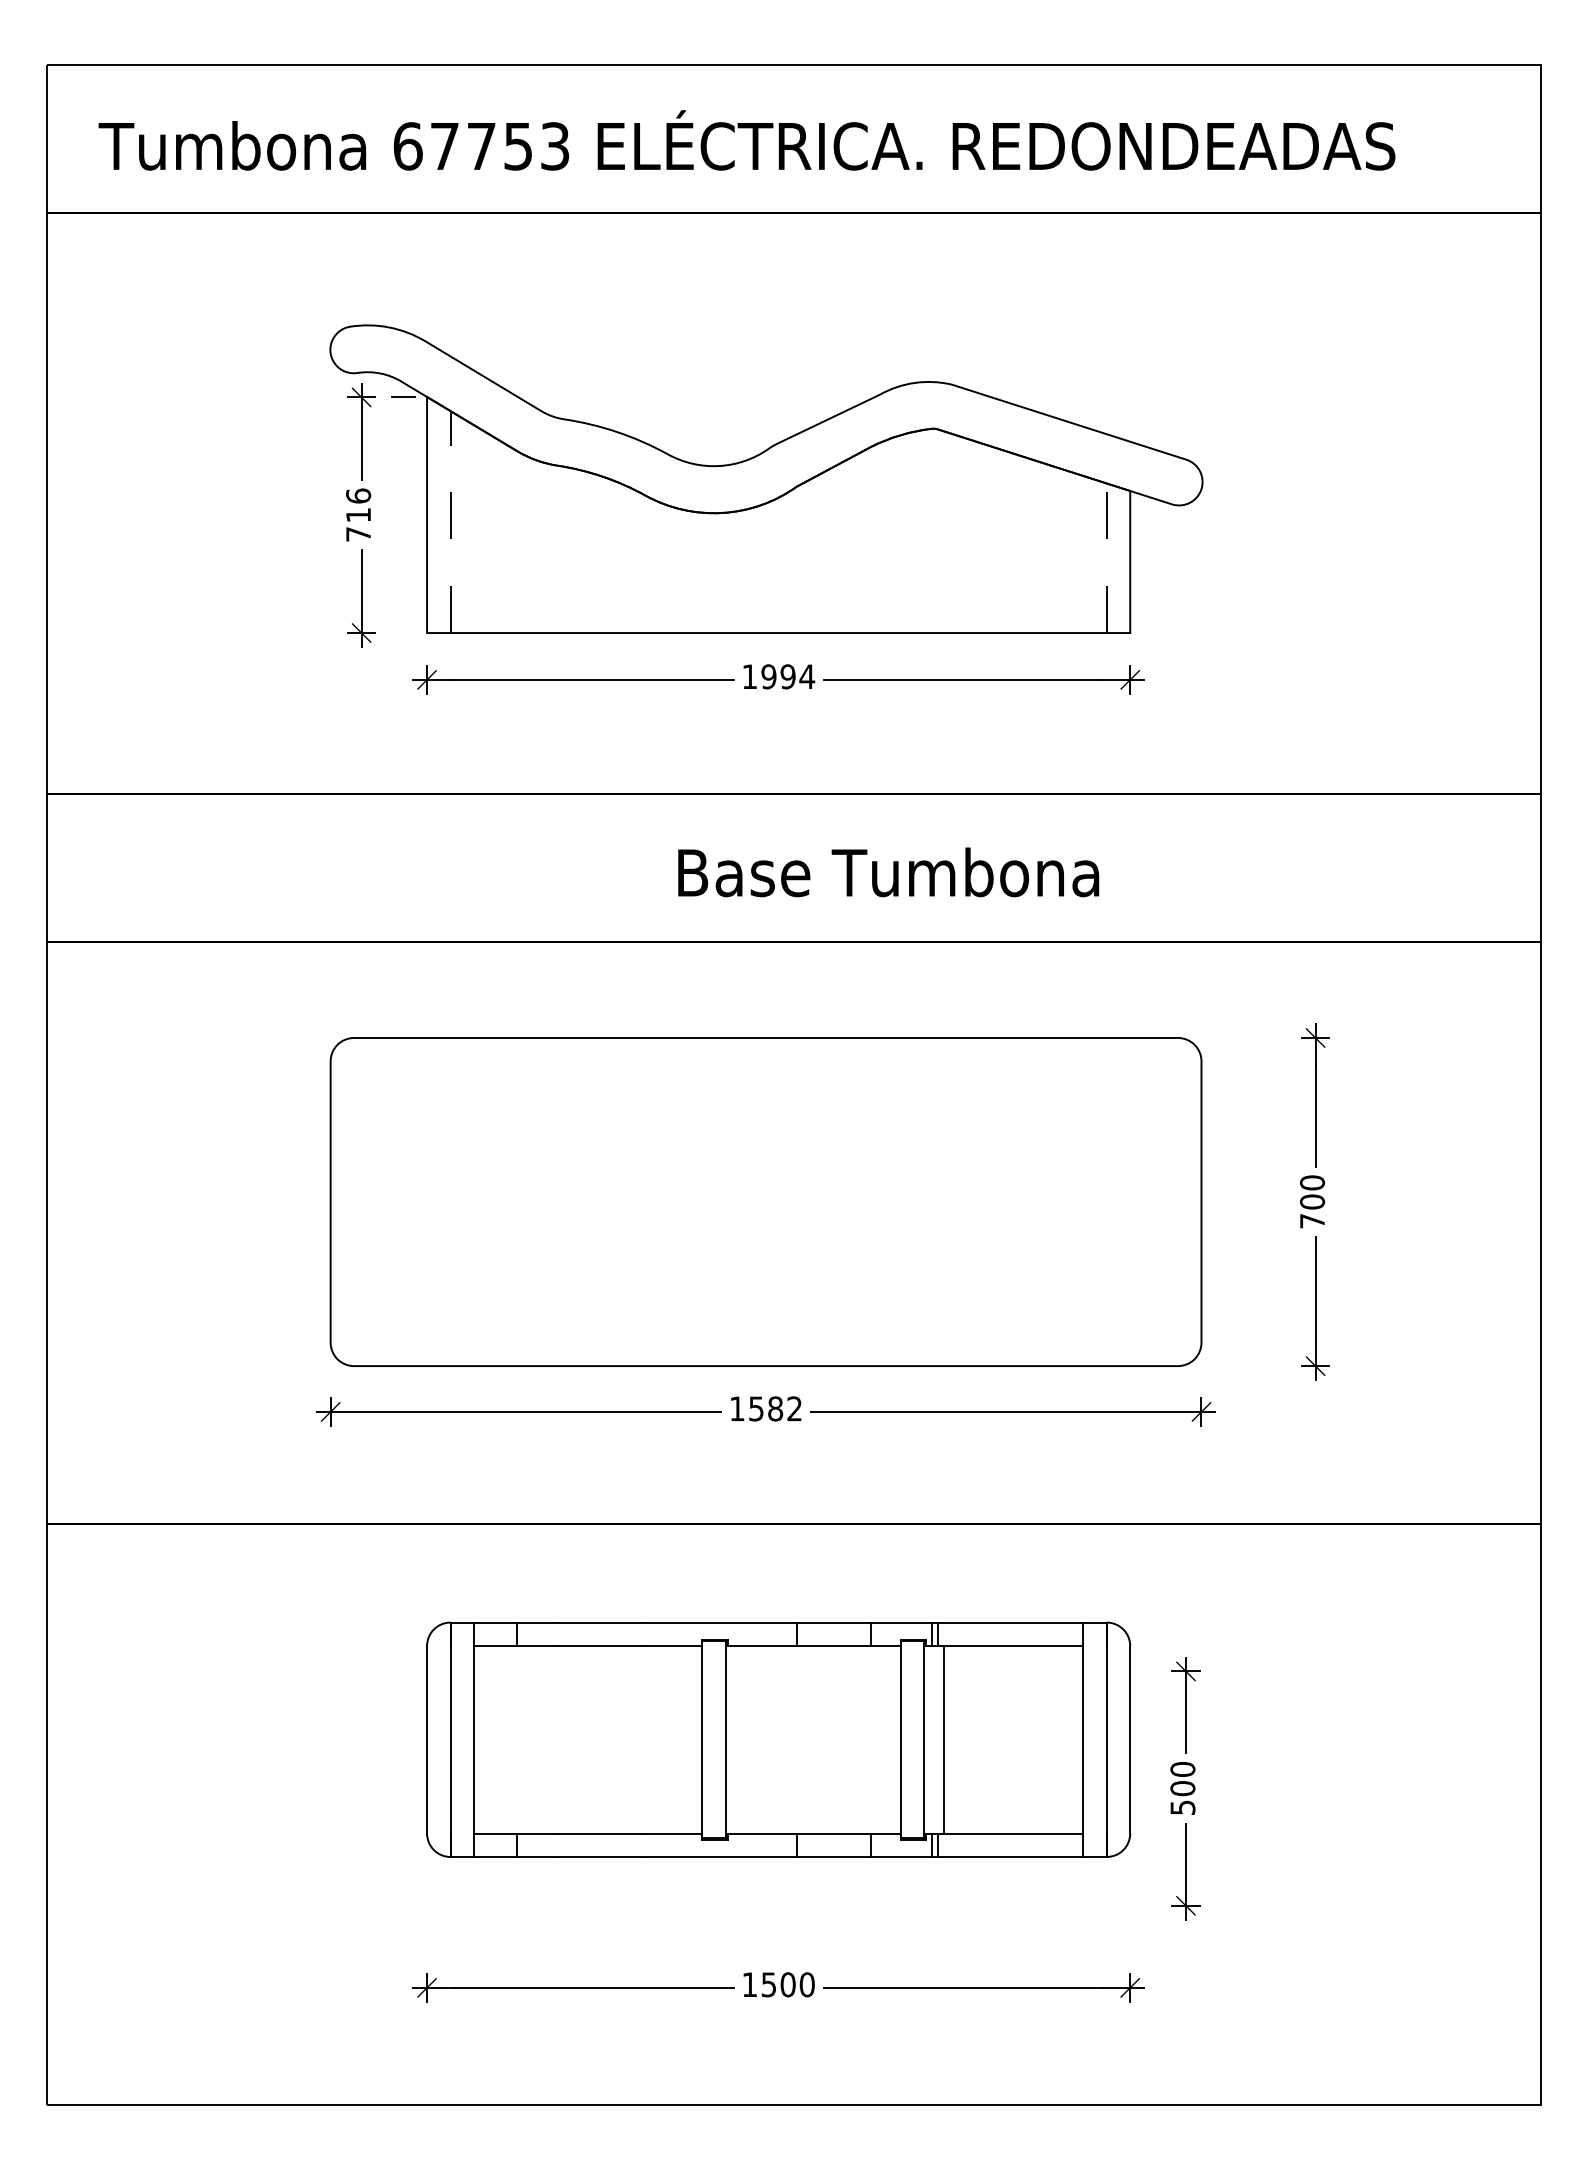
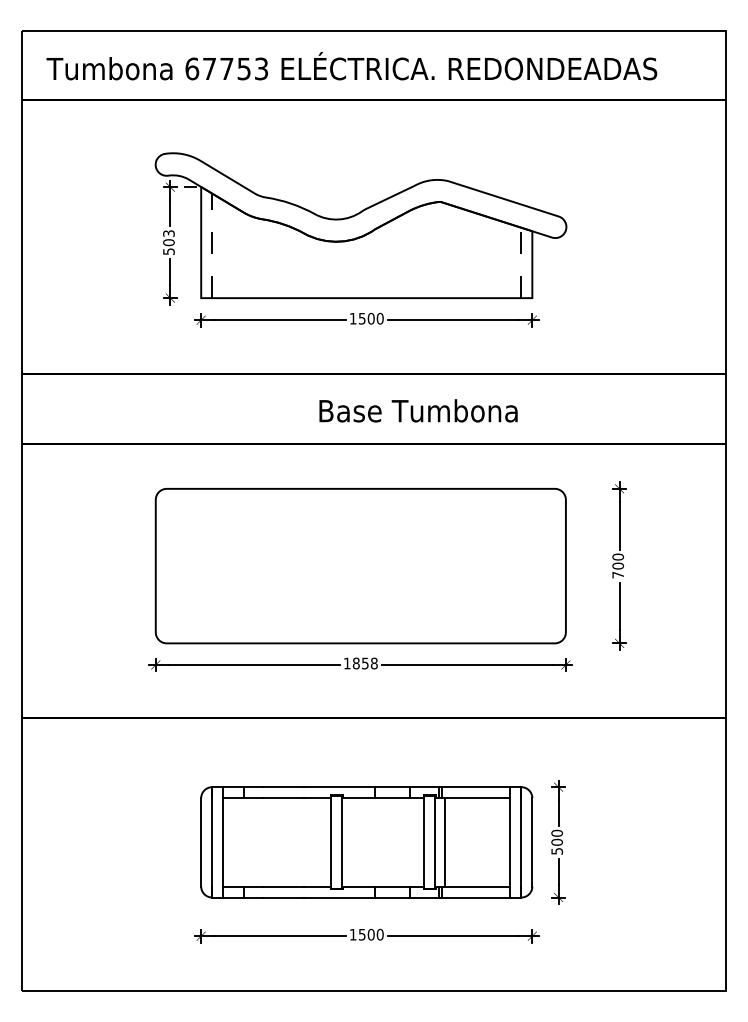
text: (357, 514) -> (168, 242), 716 -> 503
text: (786, 676) -> (370, 318), 1994 -> 1500
text: (773, 1408) -> (364, 663), 1582 -> 1858
part: (778, 1740) -> (366, 842), moved

